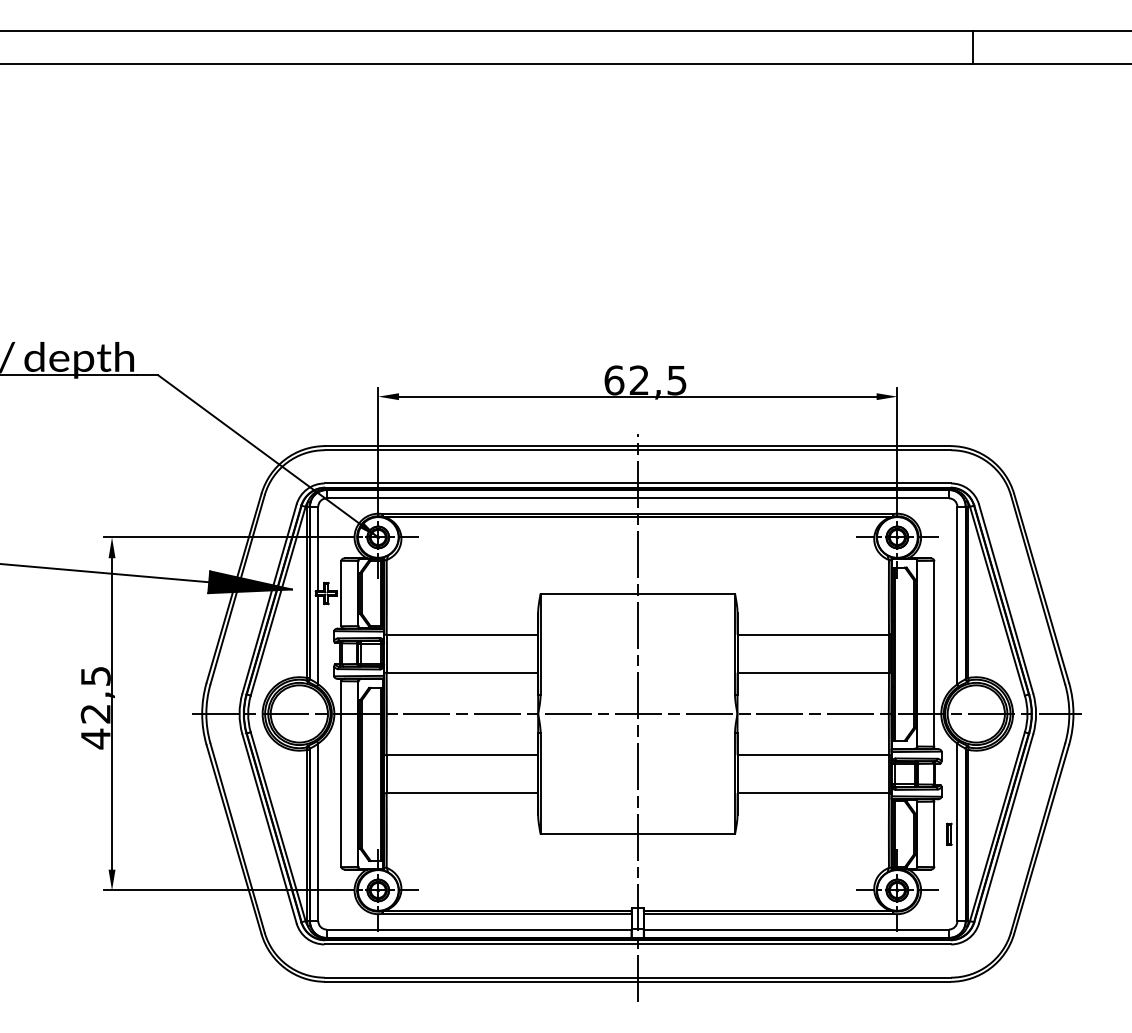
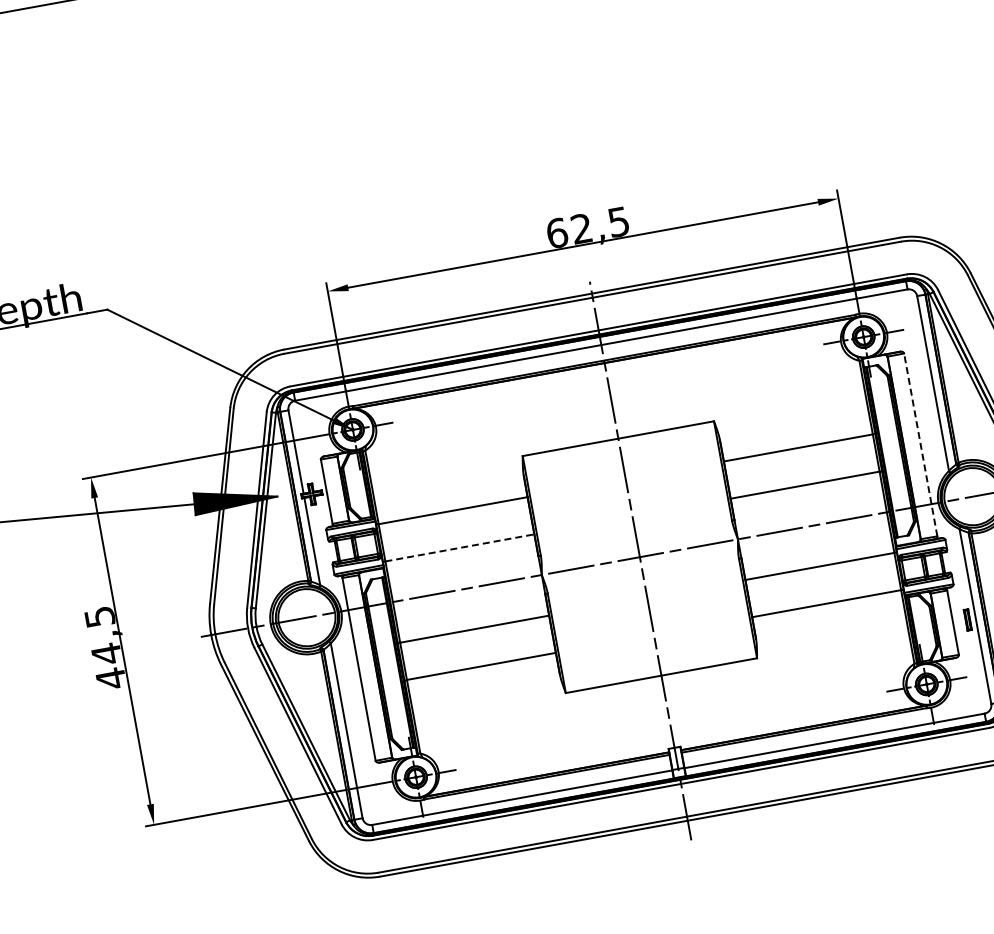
line: (934, 653) -> (920, 444), solid -> dashed
line: (462, 672) -> (459, 547), solid -> dashed
text: (95, 713) -> (106, 653), 42,5 -> 44,5

